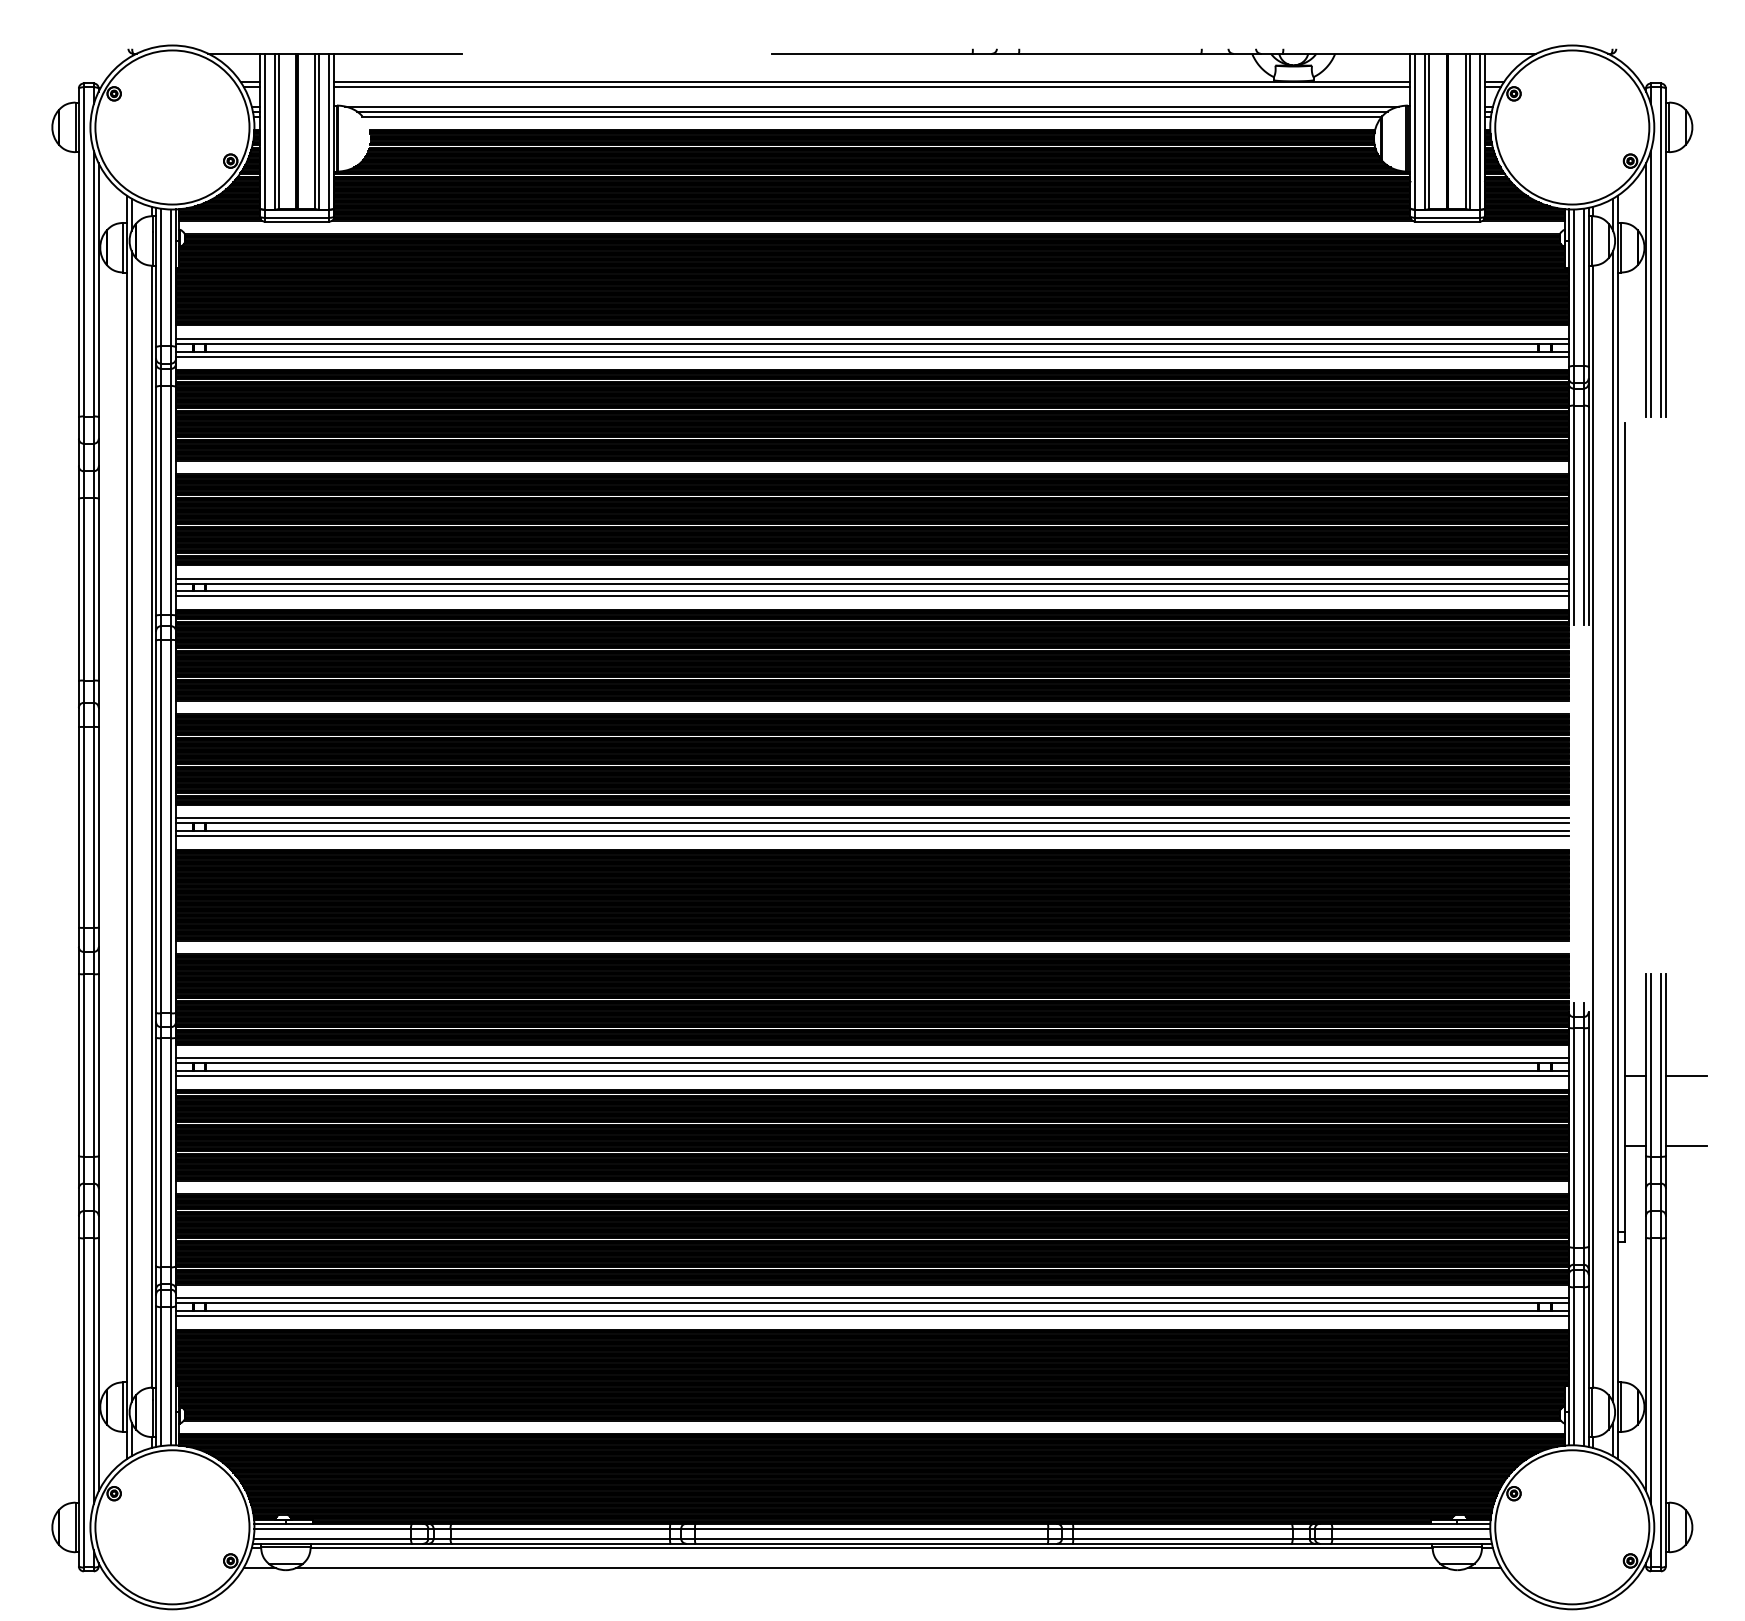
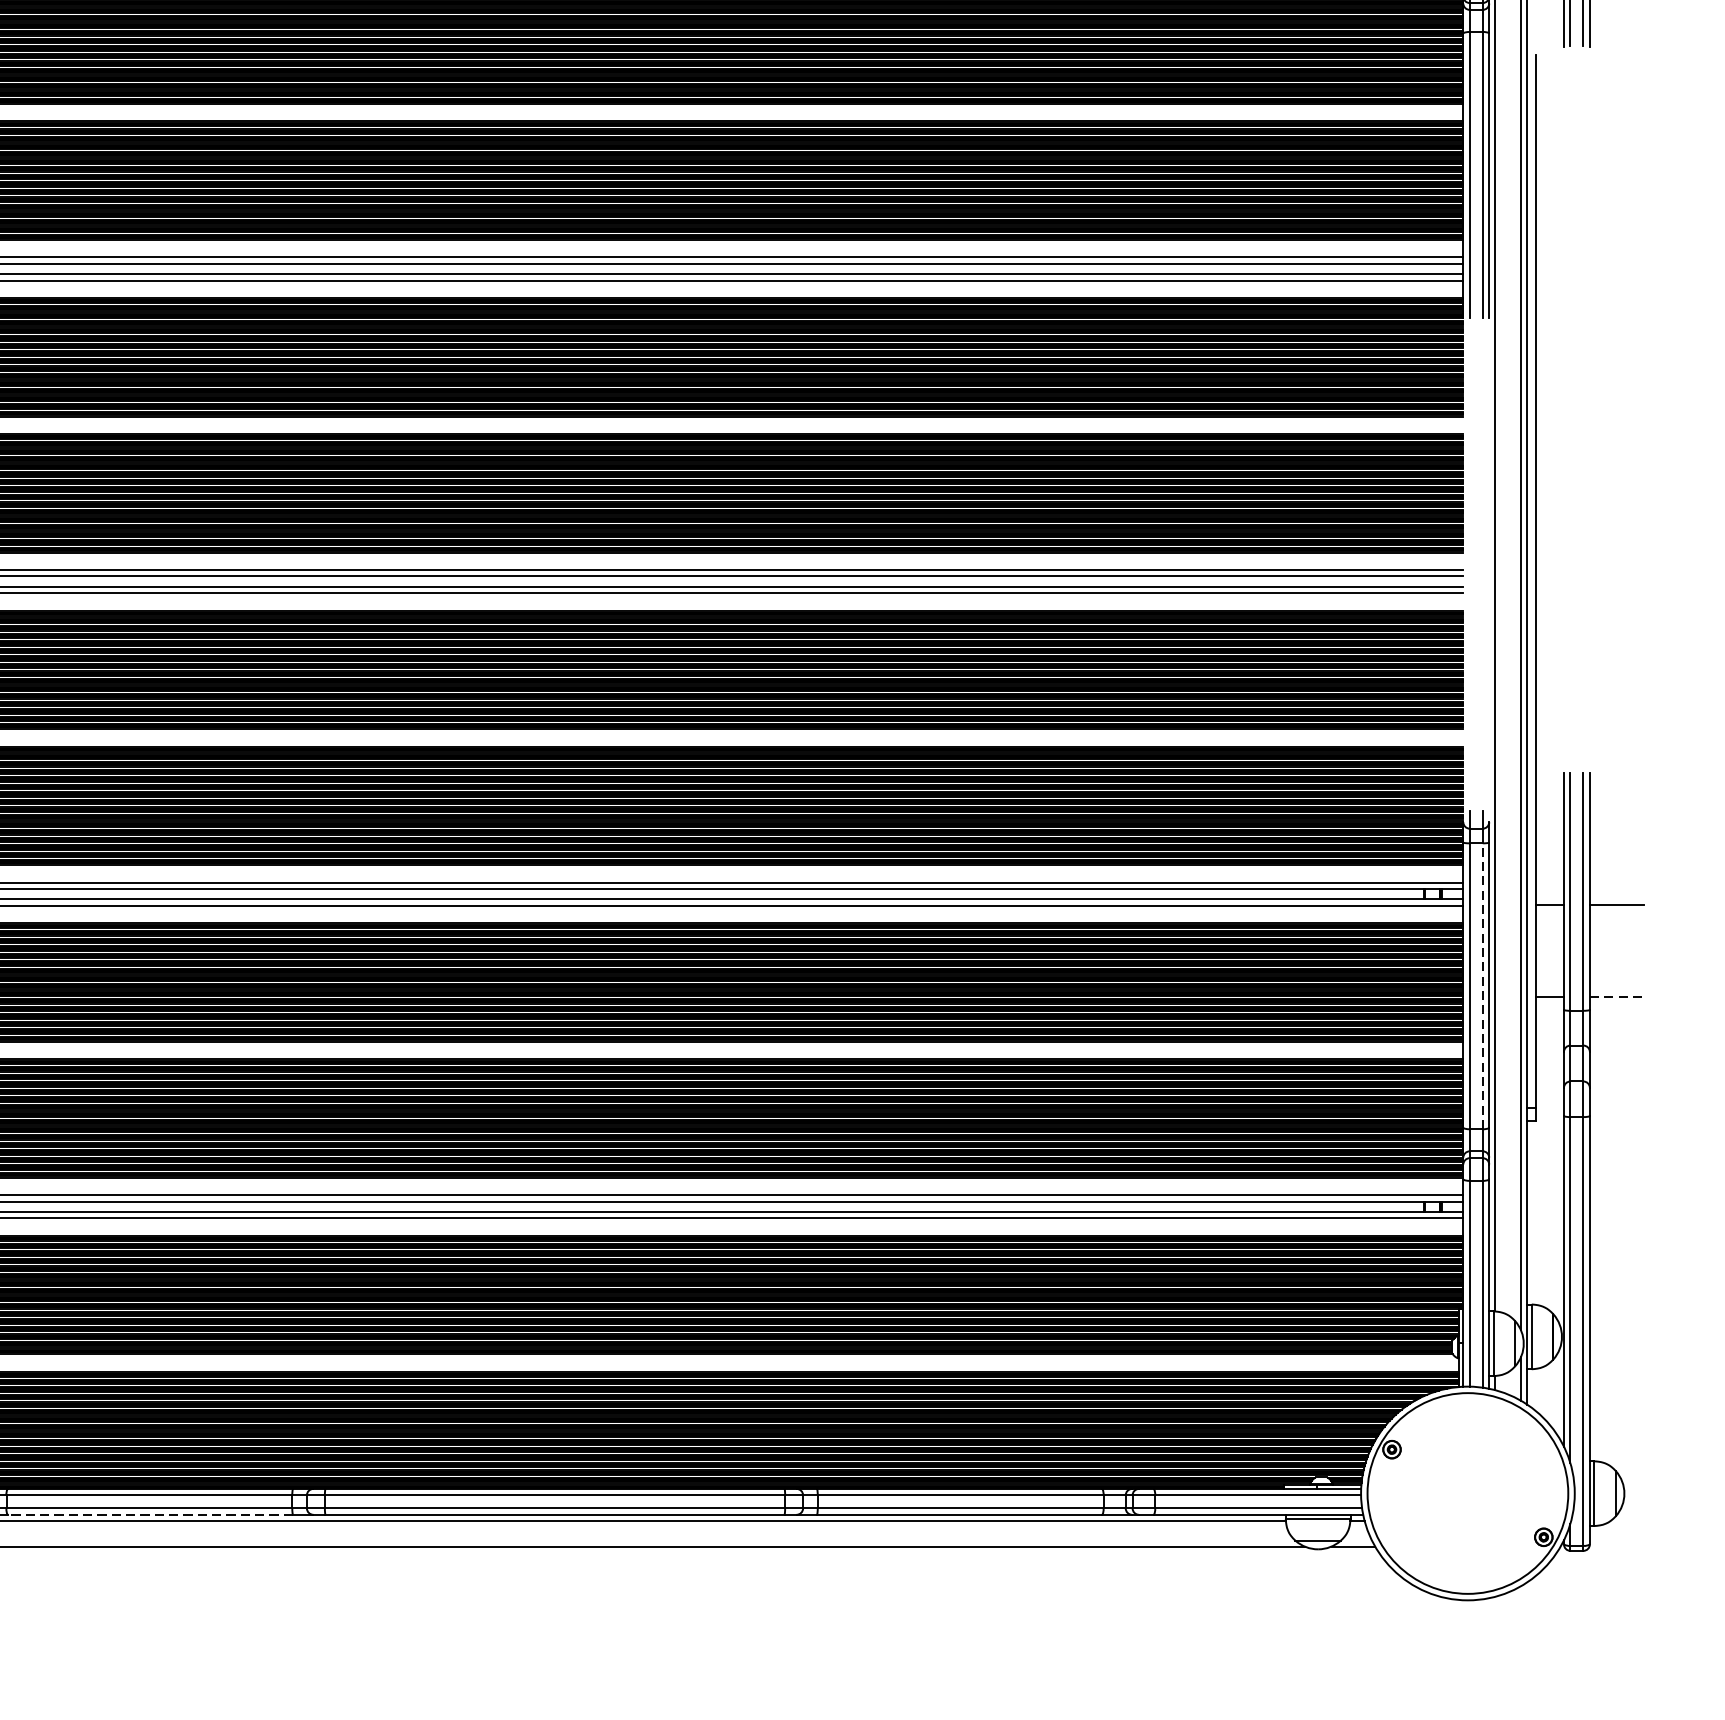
line: (1583, 1137) -> (1482, 985), solid -> dashed
line: (1686, 1145) -> (1616, 996), solid -> dashed
line: (560, 1543) -> (149, 1514), solid -> dashed

